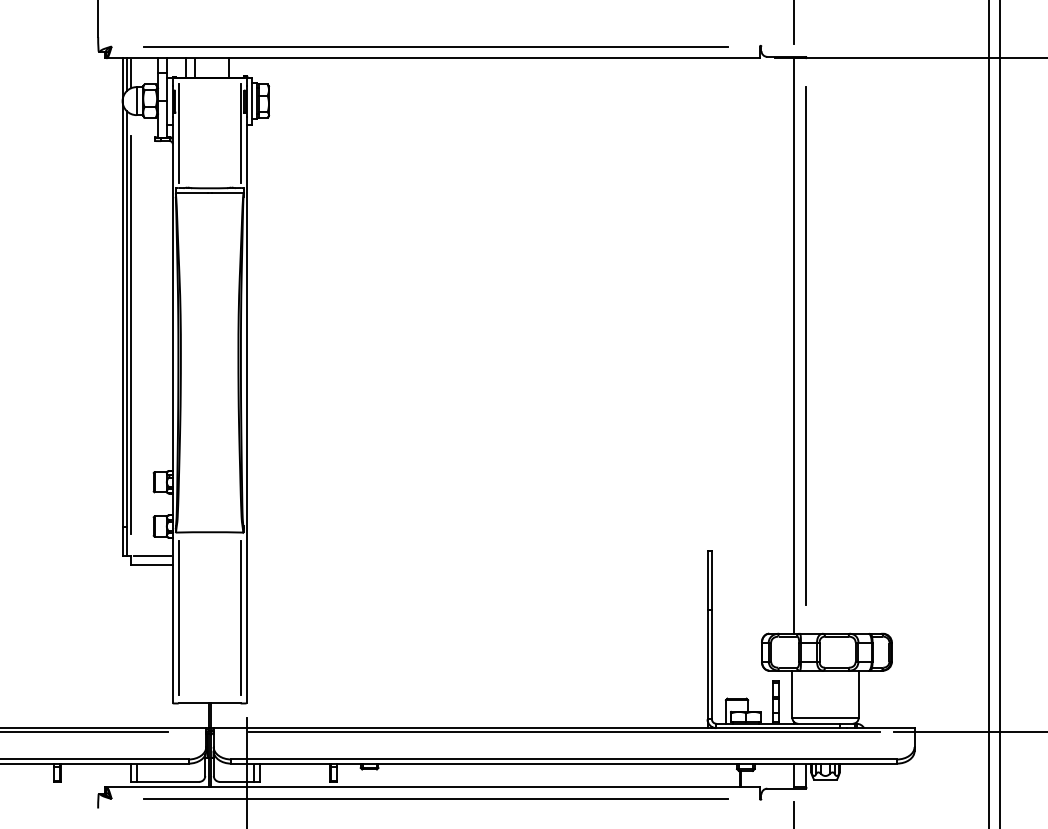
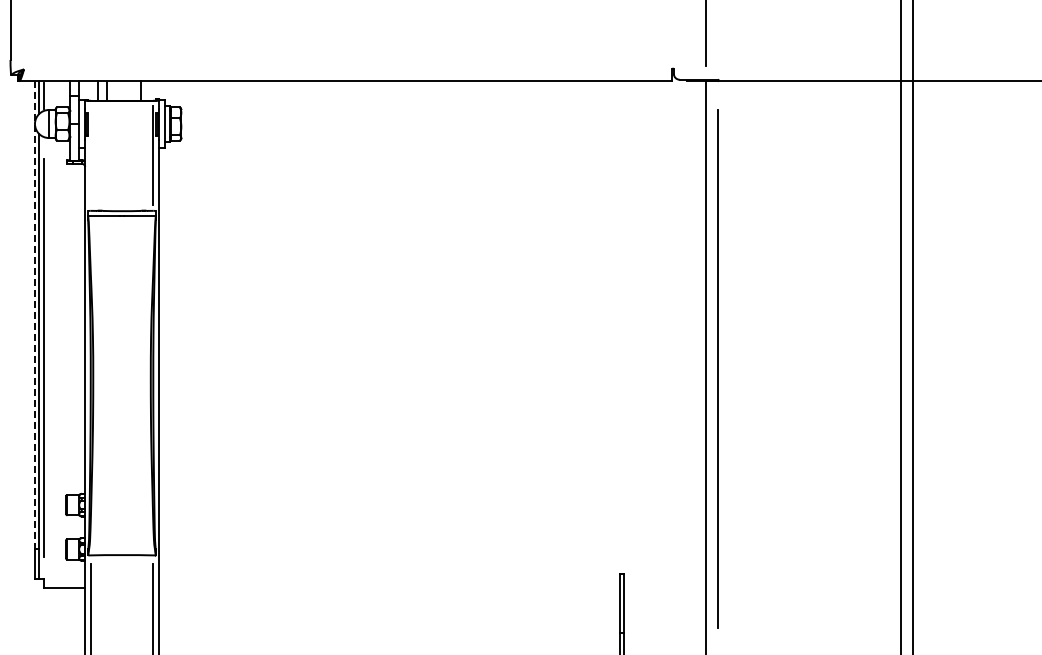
line: (435, 46) -> (347, 69), removed
line: (178, 132) -> (90, 155), removed
line: (122, 292) -> (34, 315), solid -> dashed
line: (151, 556) -> (63, 579), removed

